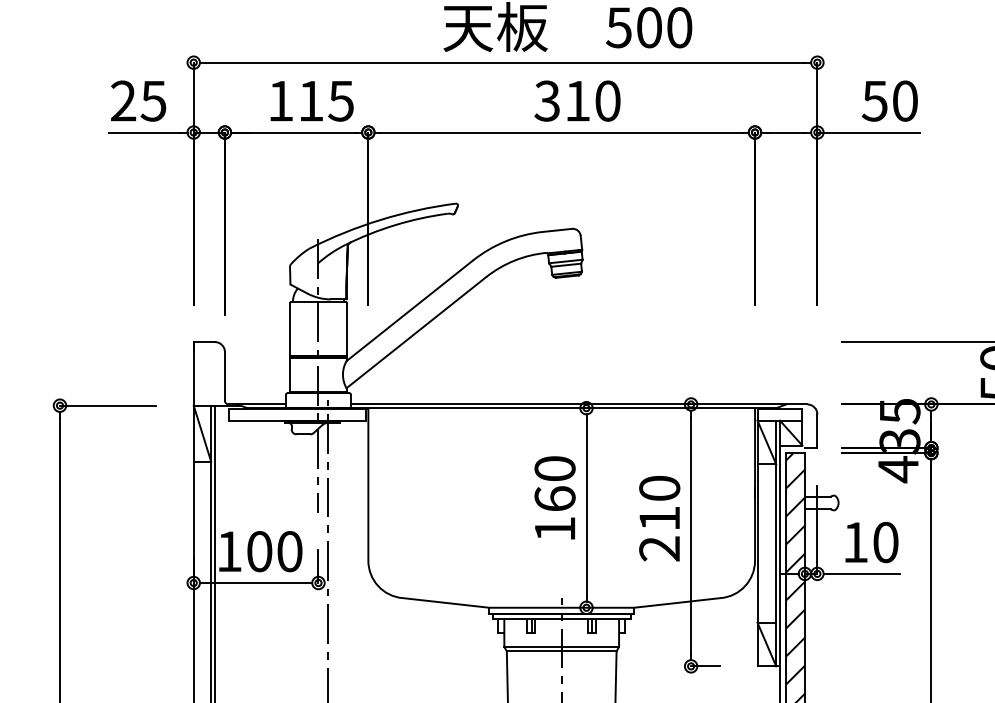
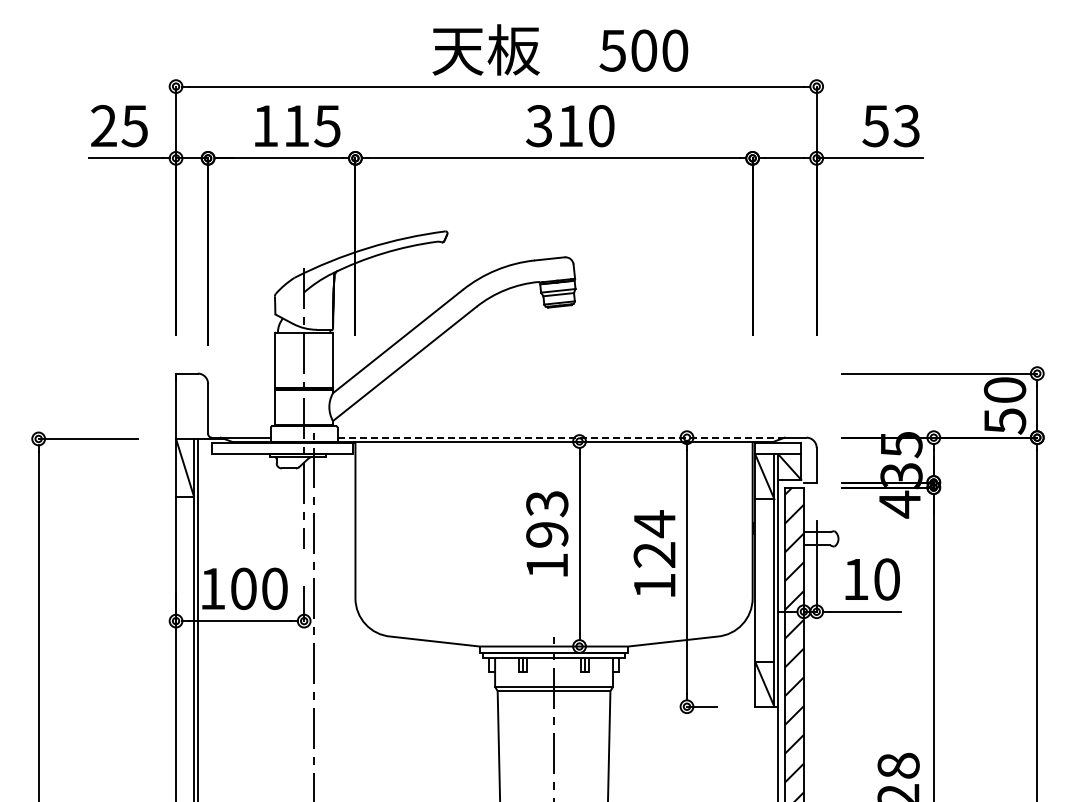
text: (904, 101) -> (906, 126), 50 -> 53
line: (568, 404) -> (561, 437), solid -> dashed
text: (555, 484) -> (547, 519), 160 -> 193
text: (659, 518) -> (654, 554), 210 -> 124

